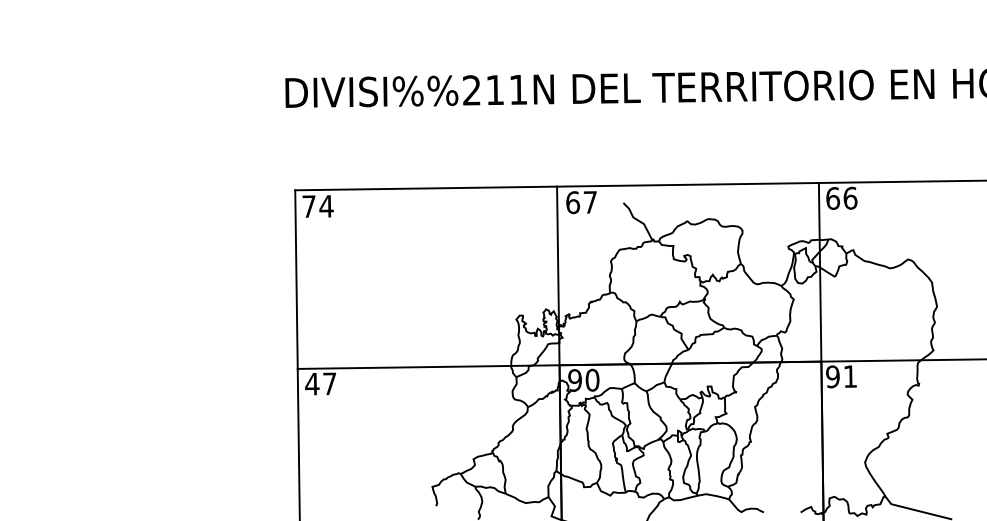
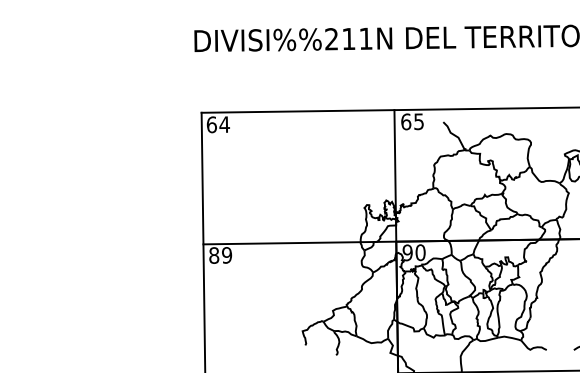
text: (589, 202) -> (418, 121), 67 -> 65
text: (309, 206) -> (212, 124), 74 -> 64
text: (320, 383) -> (220, 255), 47 -> 89

